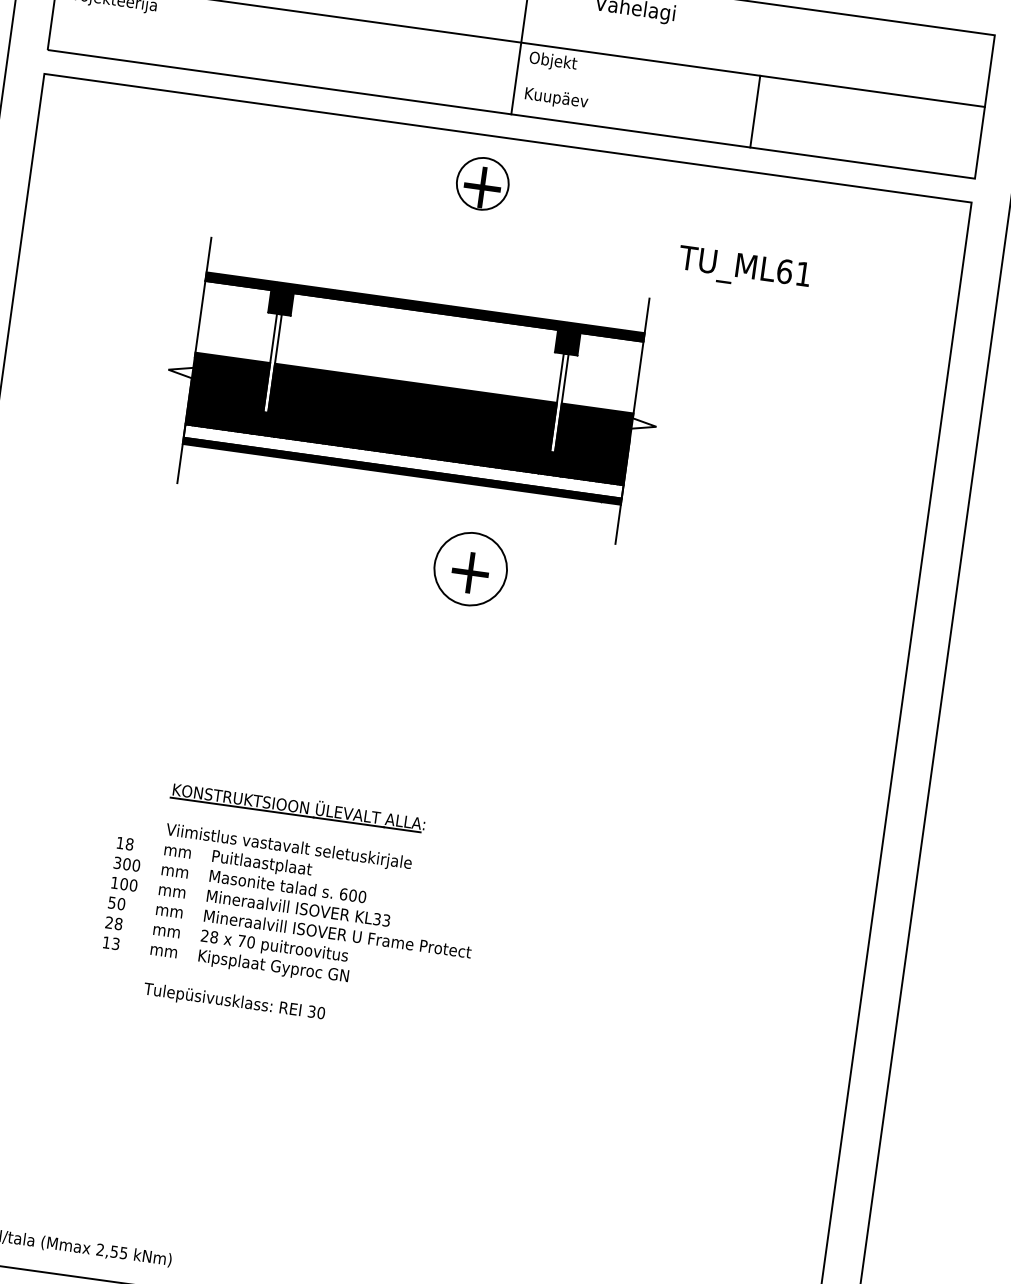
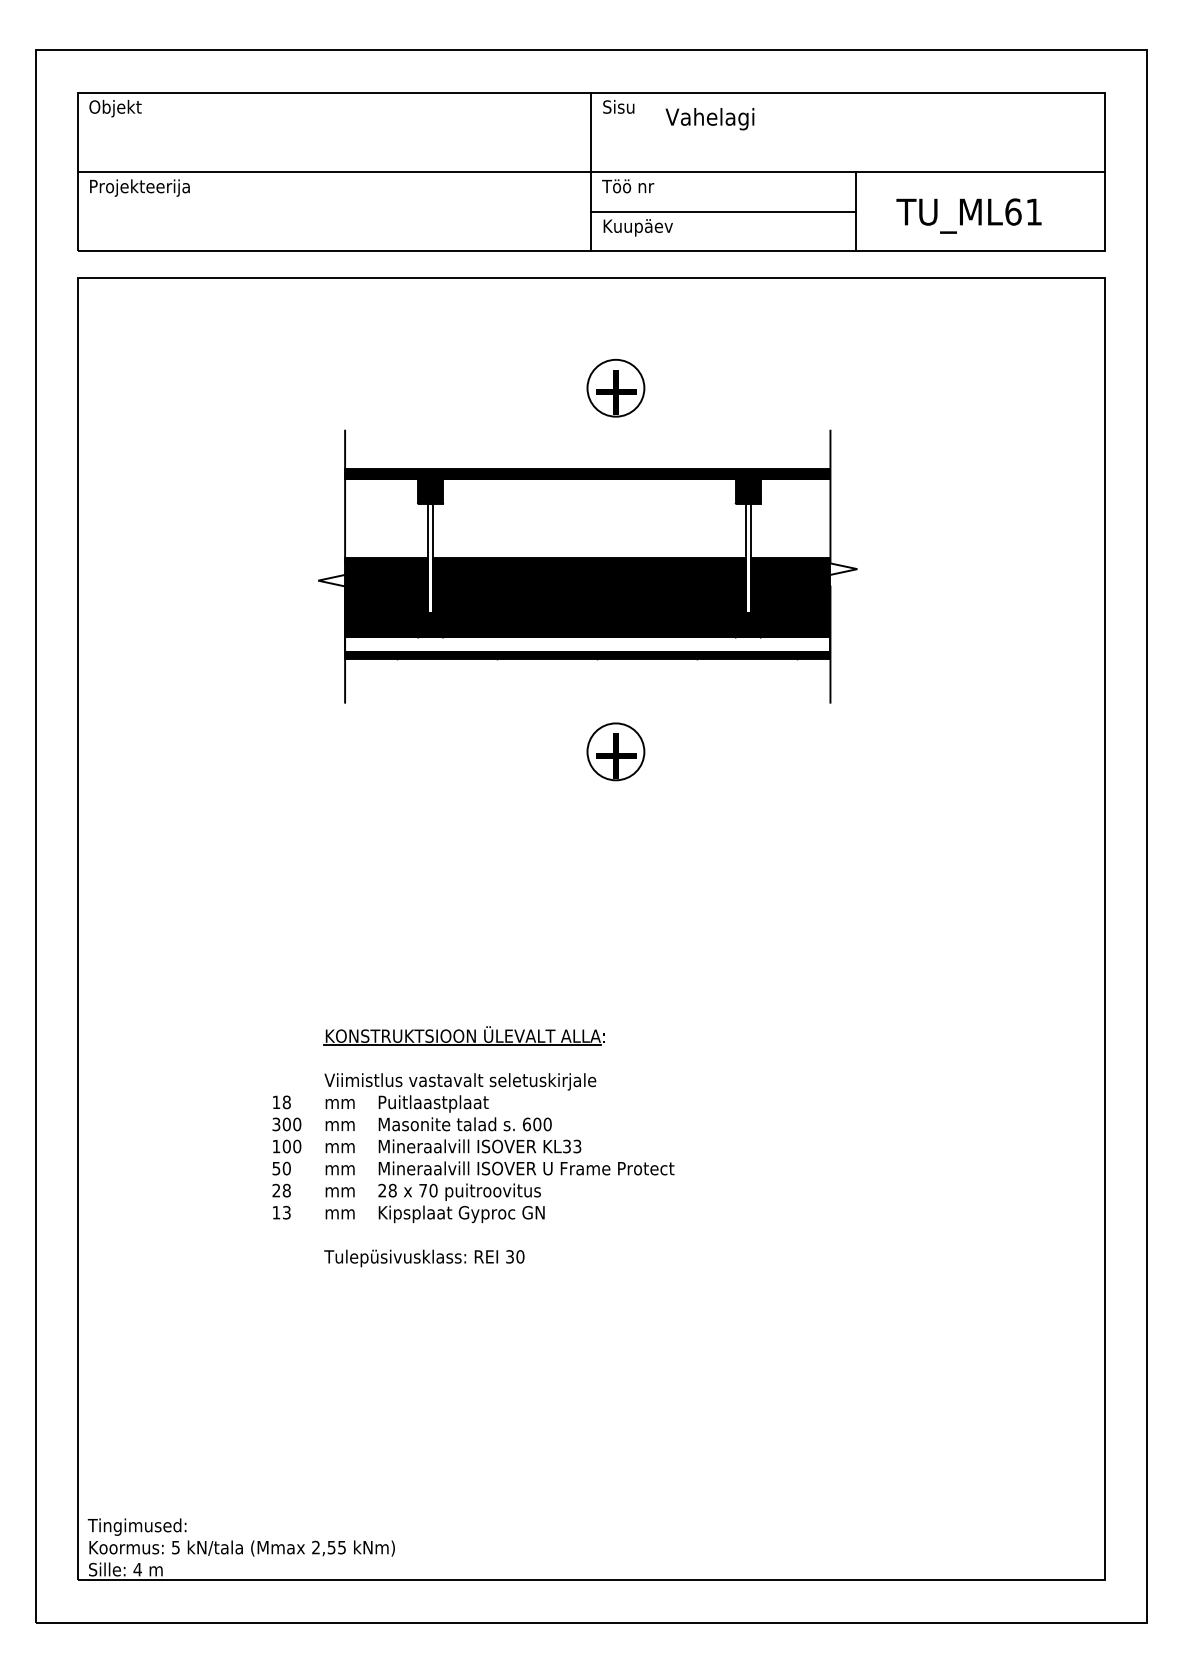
text: (552, 61) -> (628, 187), Objekt -> Töö nr
line: (635, 94) -> (723, 211), added
part: (482, 183) -> (615, 387), moved
text: (743, 269) -> (968, 215), moved
part: (413, 390) -> (587, 566), moved
circle: (470, 568) -> (615, 751), size x0.71

